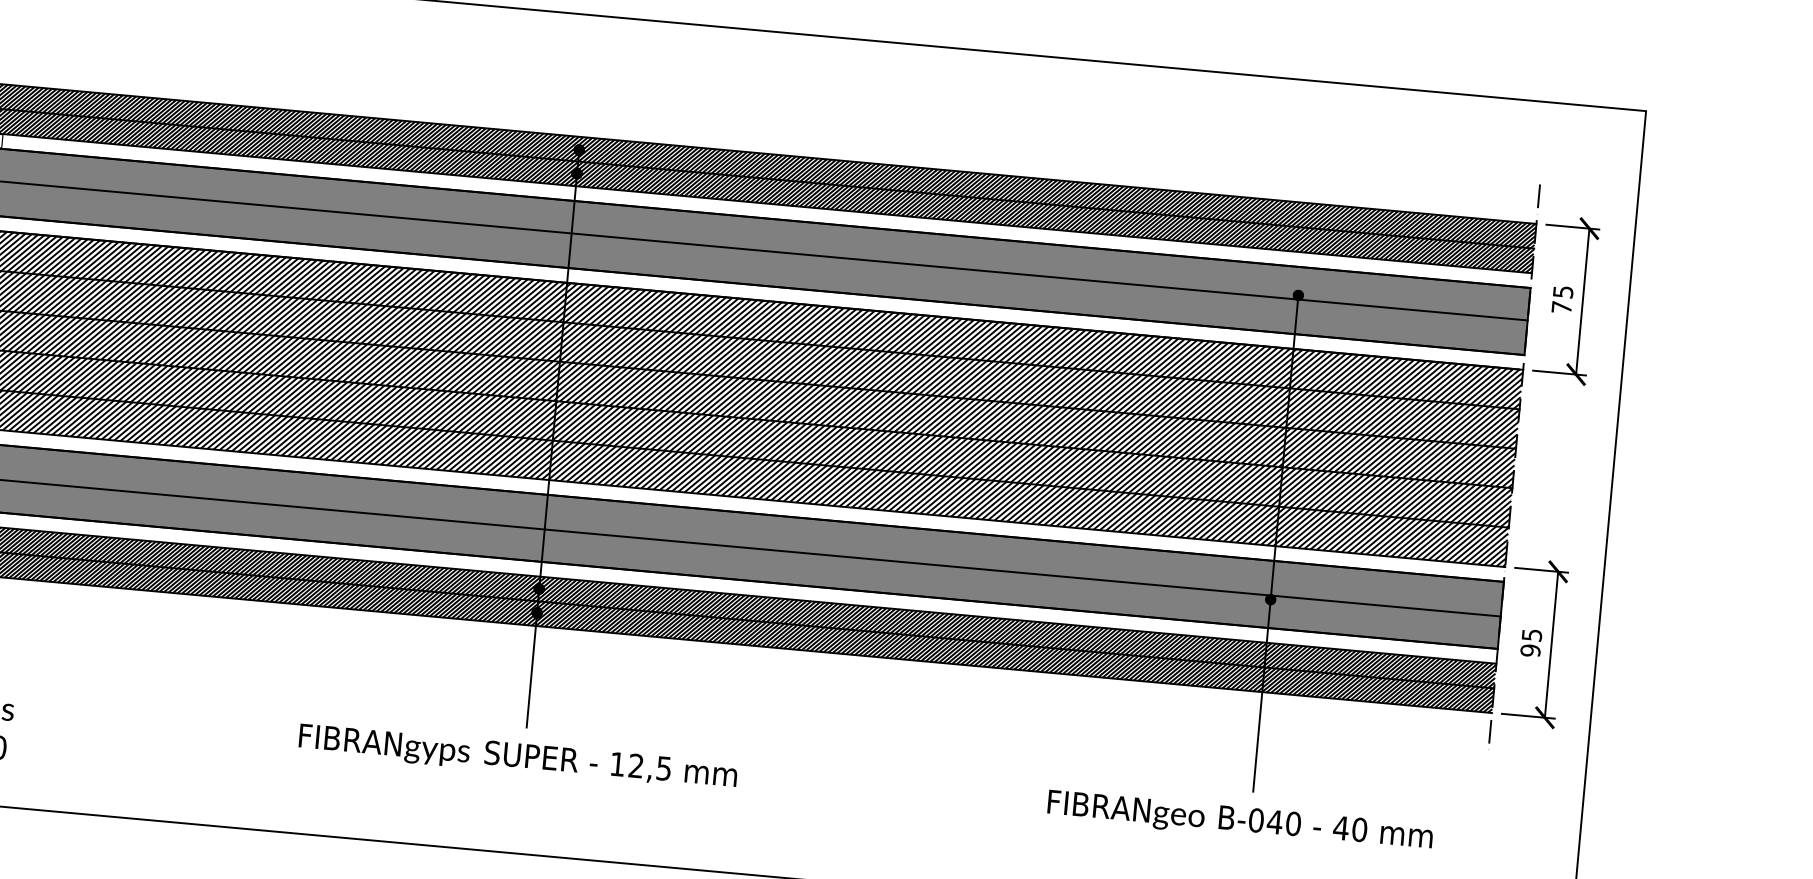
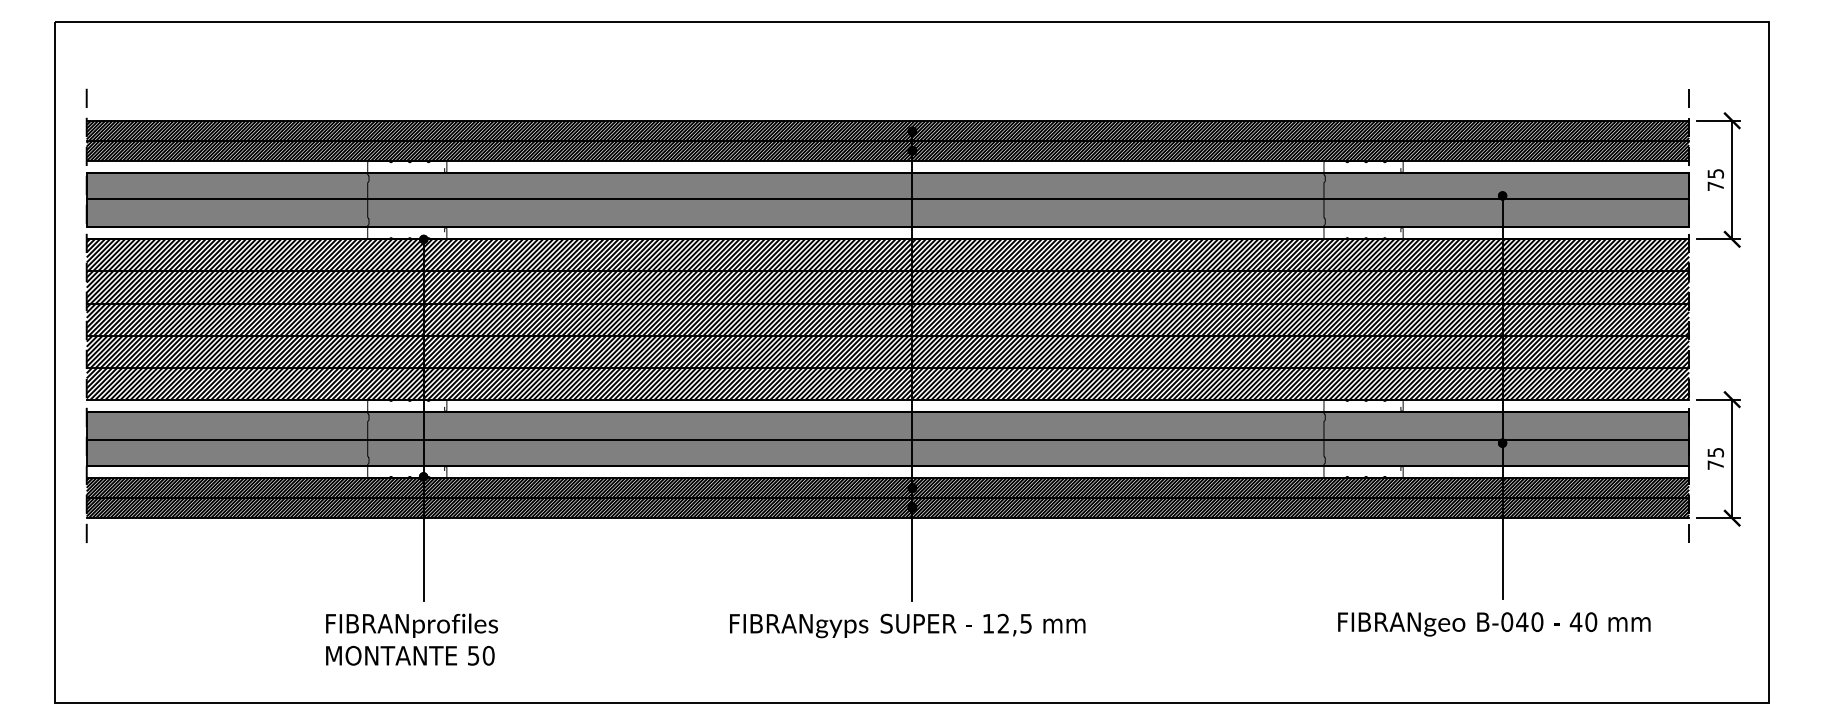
fill: (1126, 284) -> (1363, 199), added
fill: (1100, 578) -> (1363, 438), added
text: (1530, 651) -> (1715, 465), 95 -> 75

